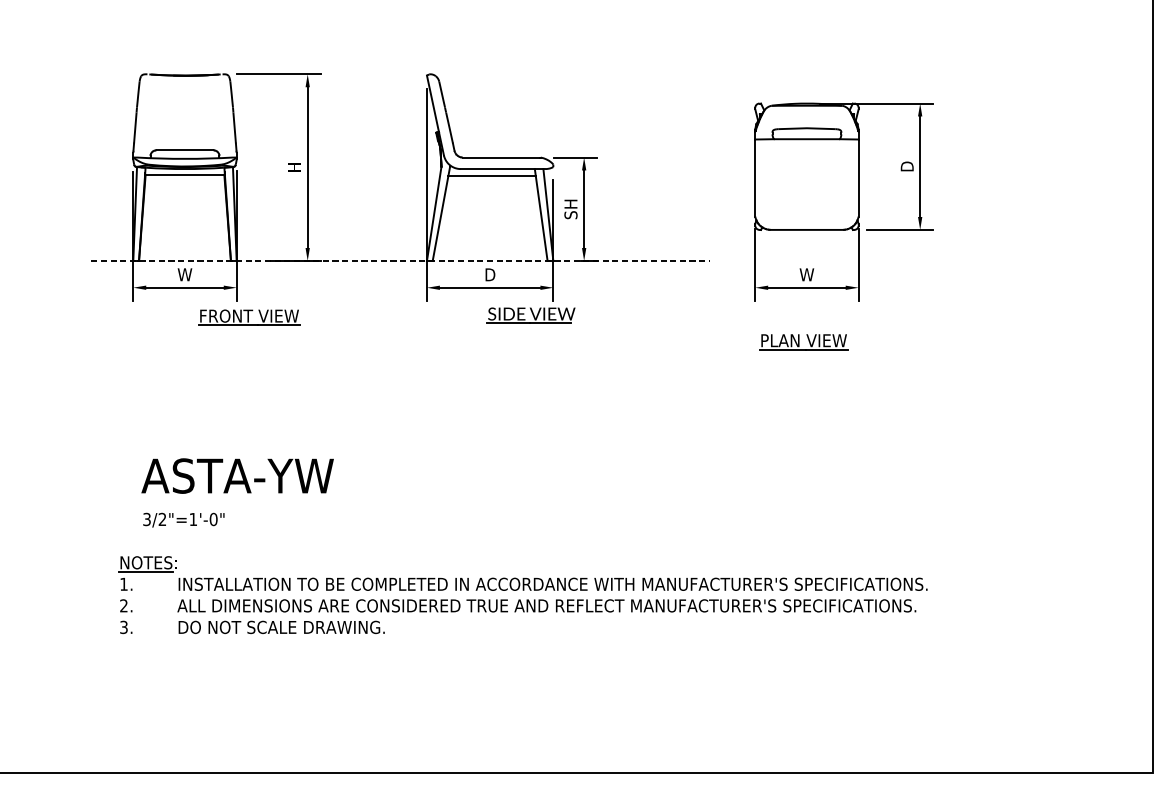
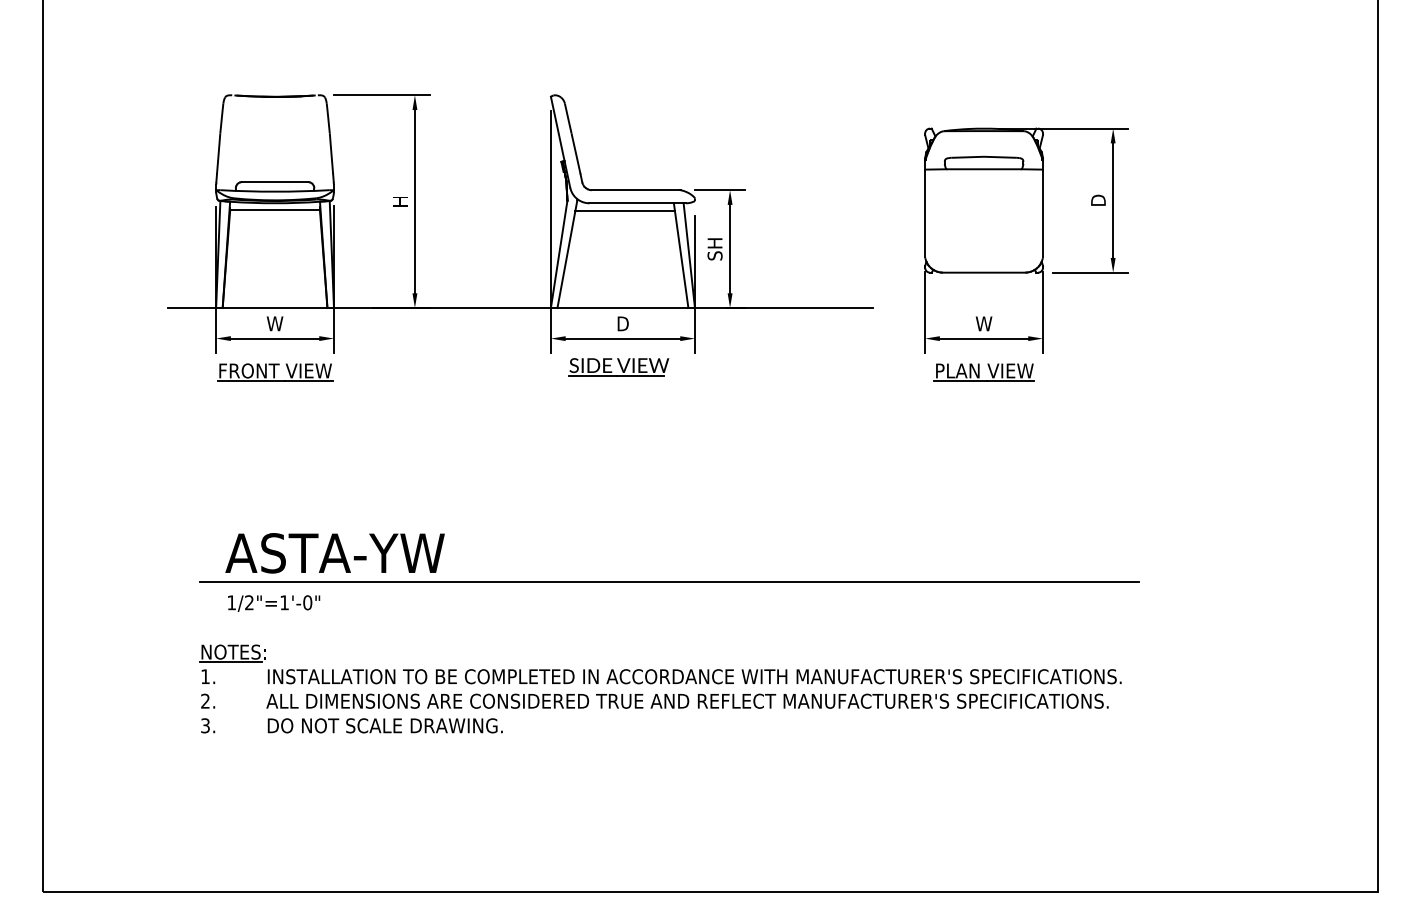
line: (401, 261) -> (521, 308), dashed -> solid
part: (530, 315) -> (618, 367), moved
part: (249, 317) -> (275, 372), moved
part: (802, 342) -> (983, 372), moved
line: (530, 500) -> (668, 581), added
text: (146, 519) -> (231, 602), 3/2"=1'-0" -> 1/2"=1'-0"

